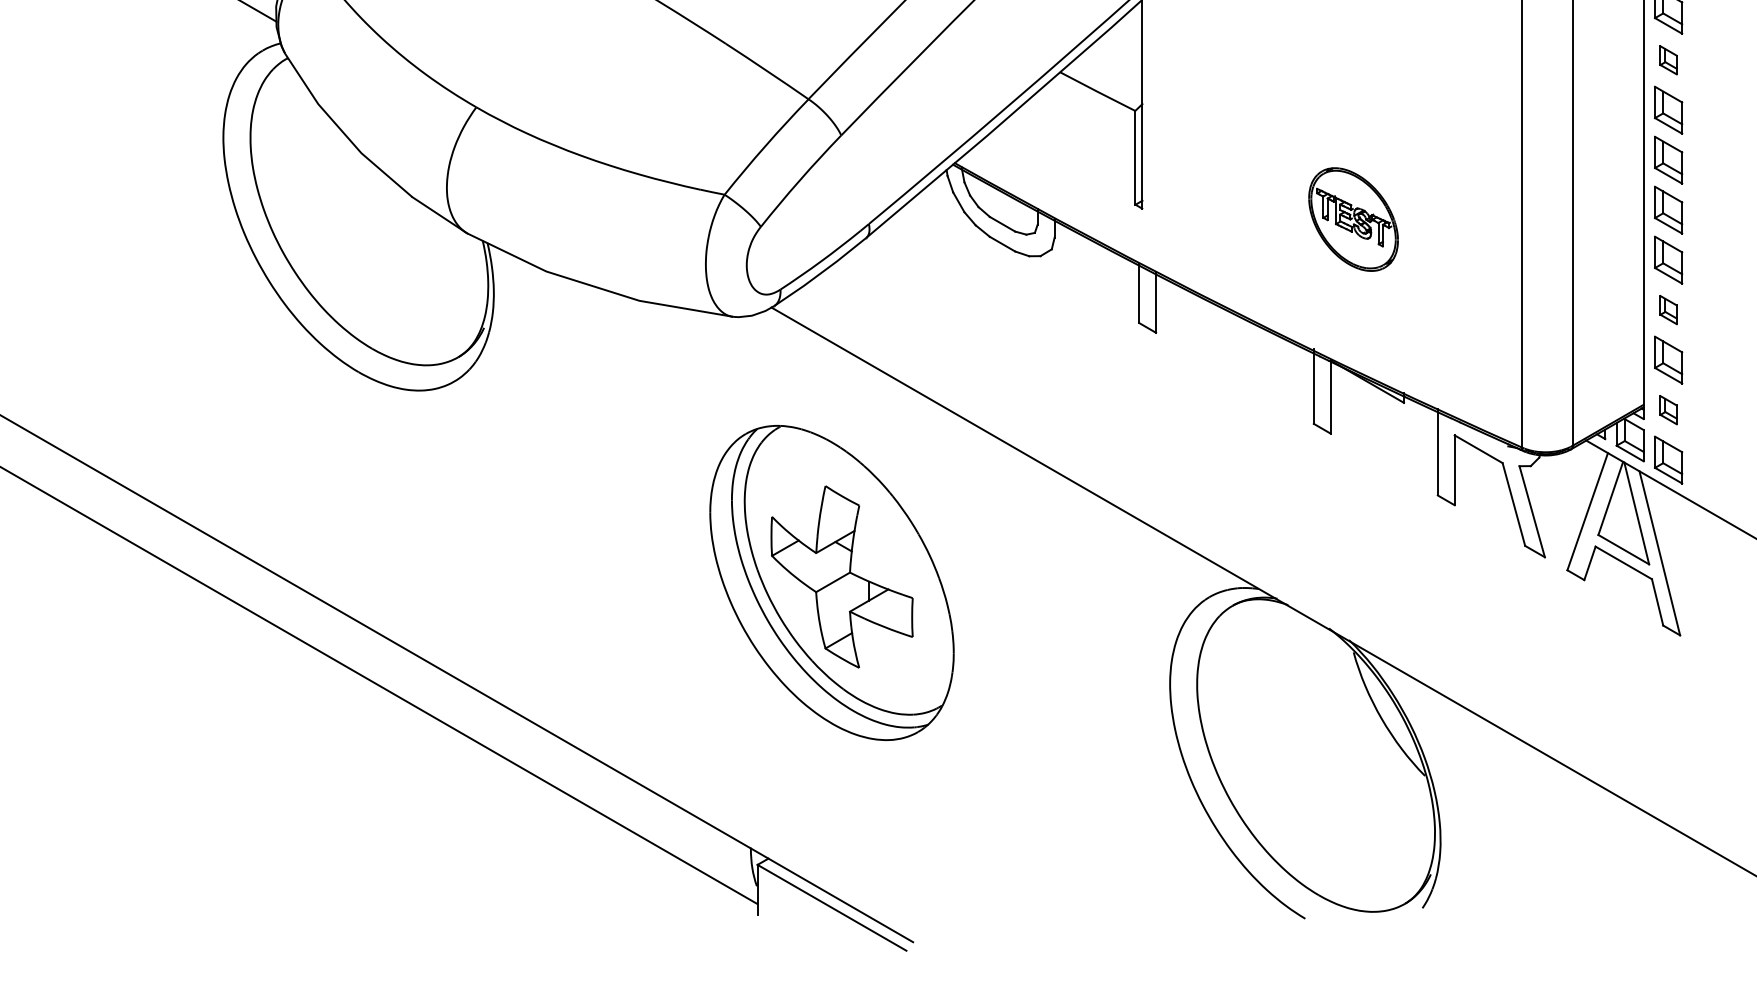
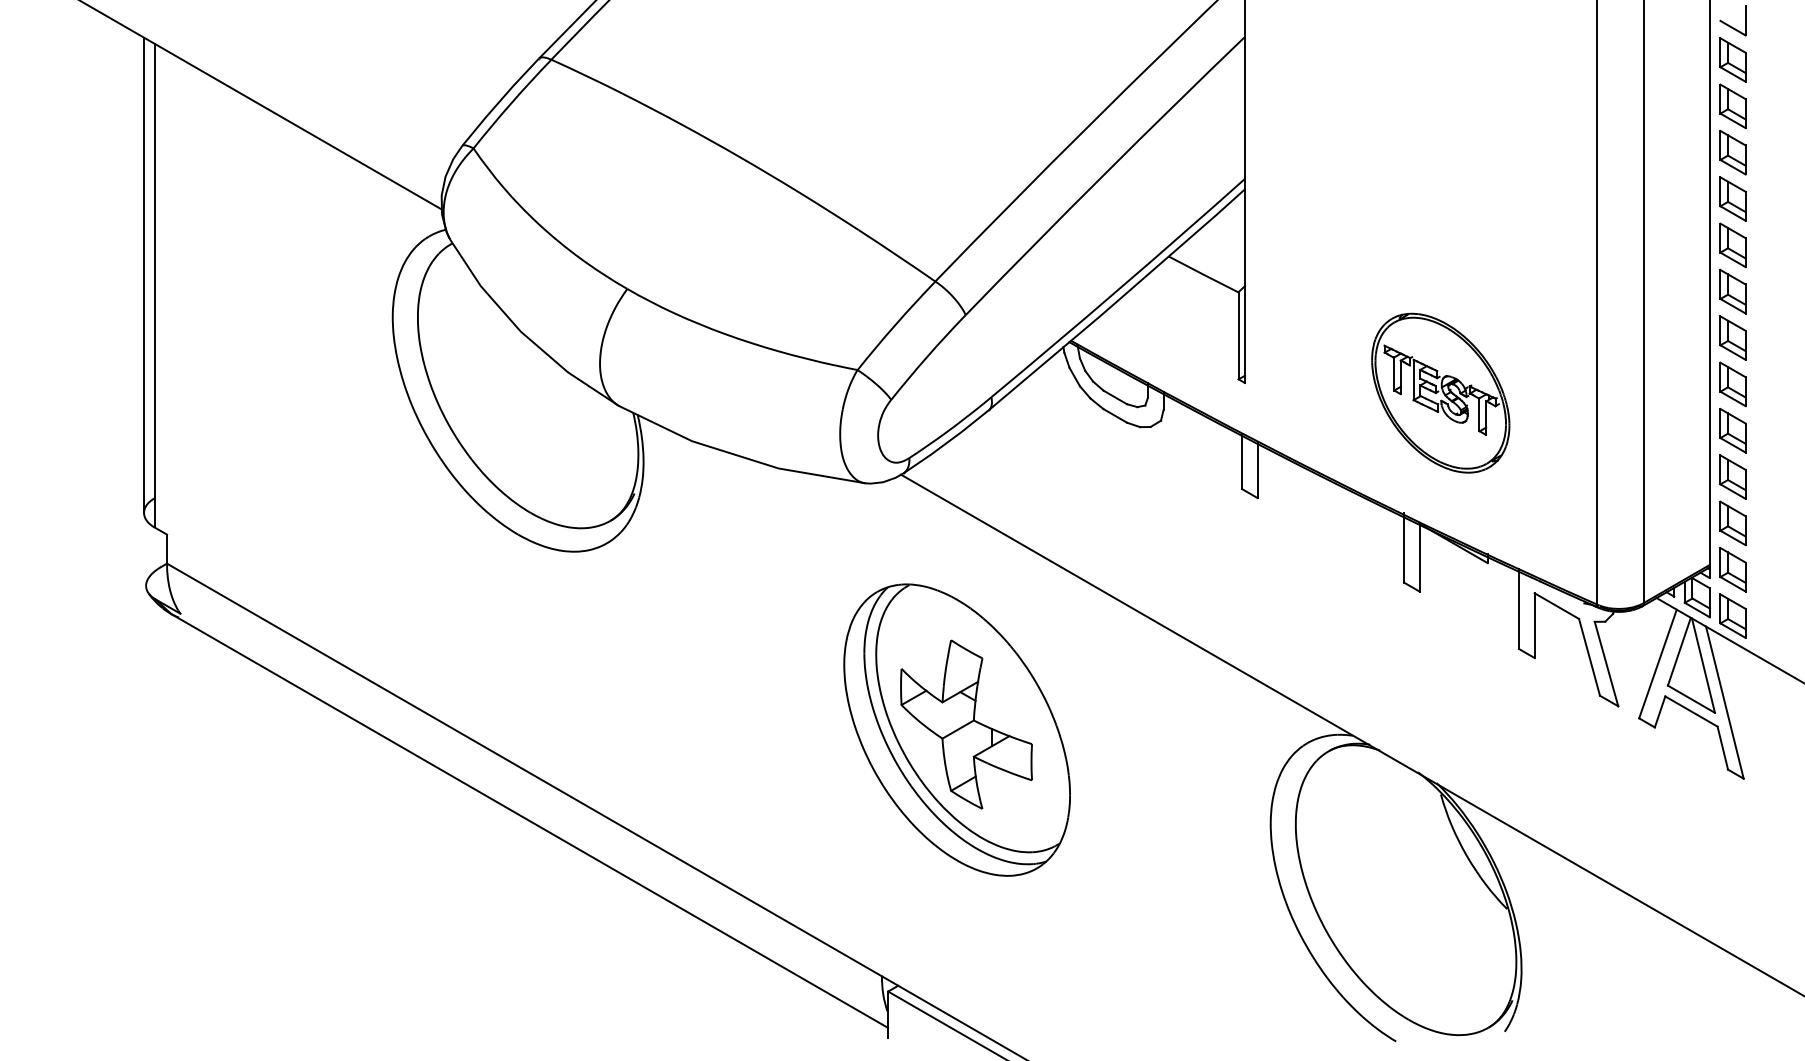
part: (1668, 60) -> (1732, 245), size x1.67
part: (1353, 218) -> (1440, 392), size x1.67
part: (1668, 309) -> (1732, 476), size x1.67
part: (1668, 409) -> (1732, 569), size x1.67

